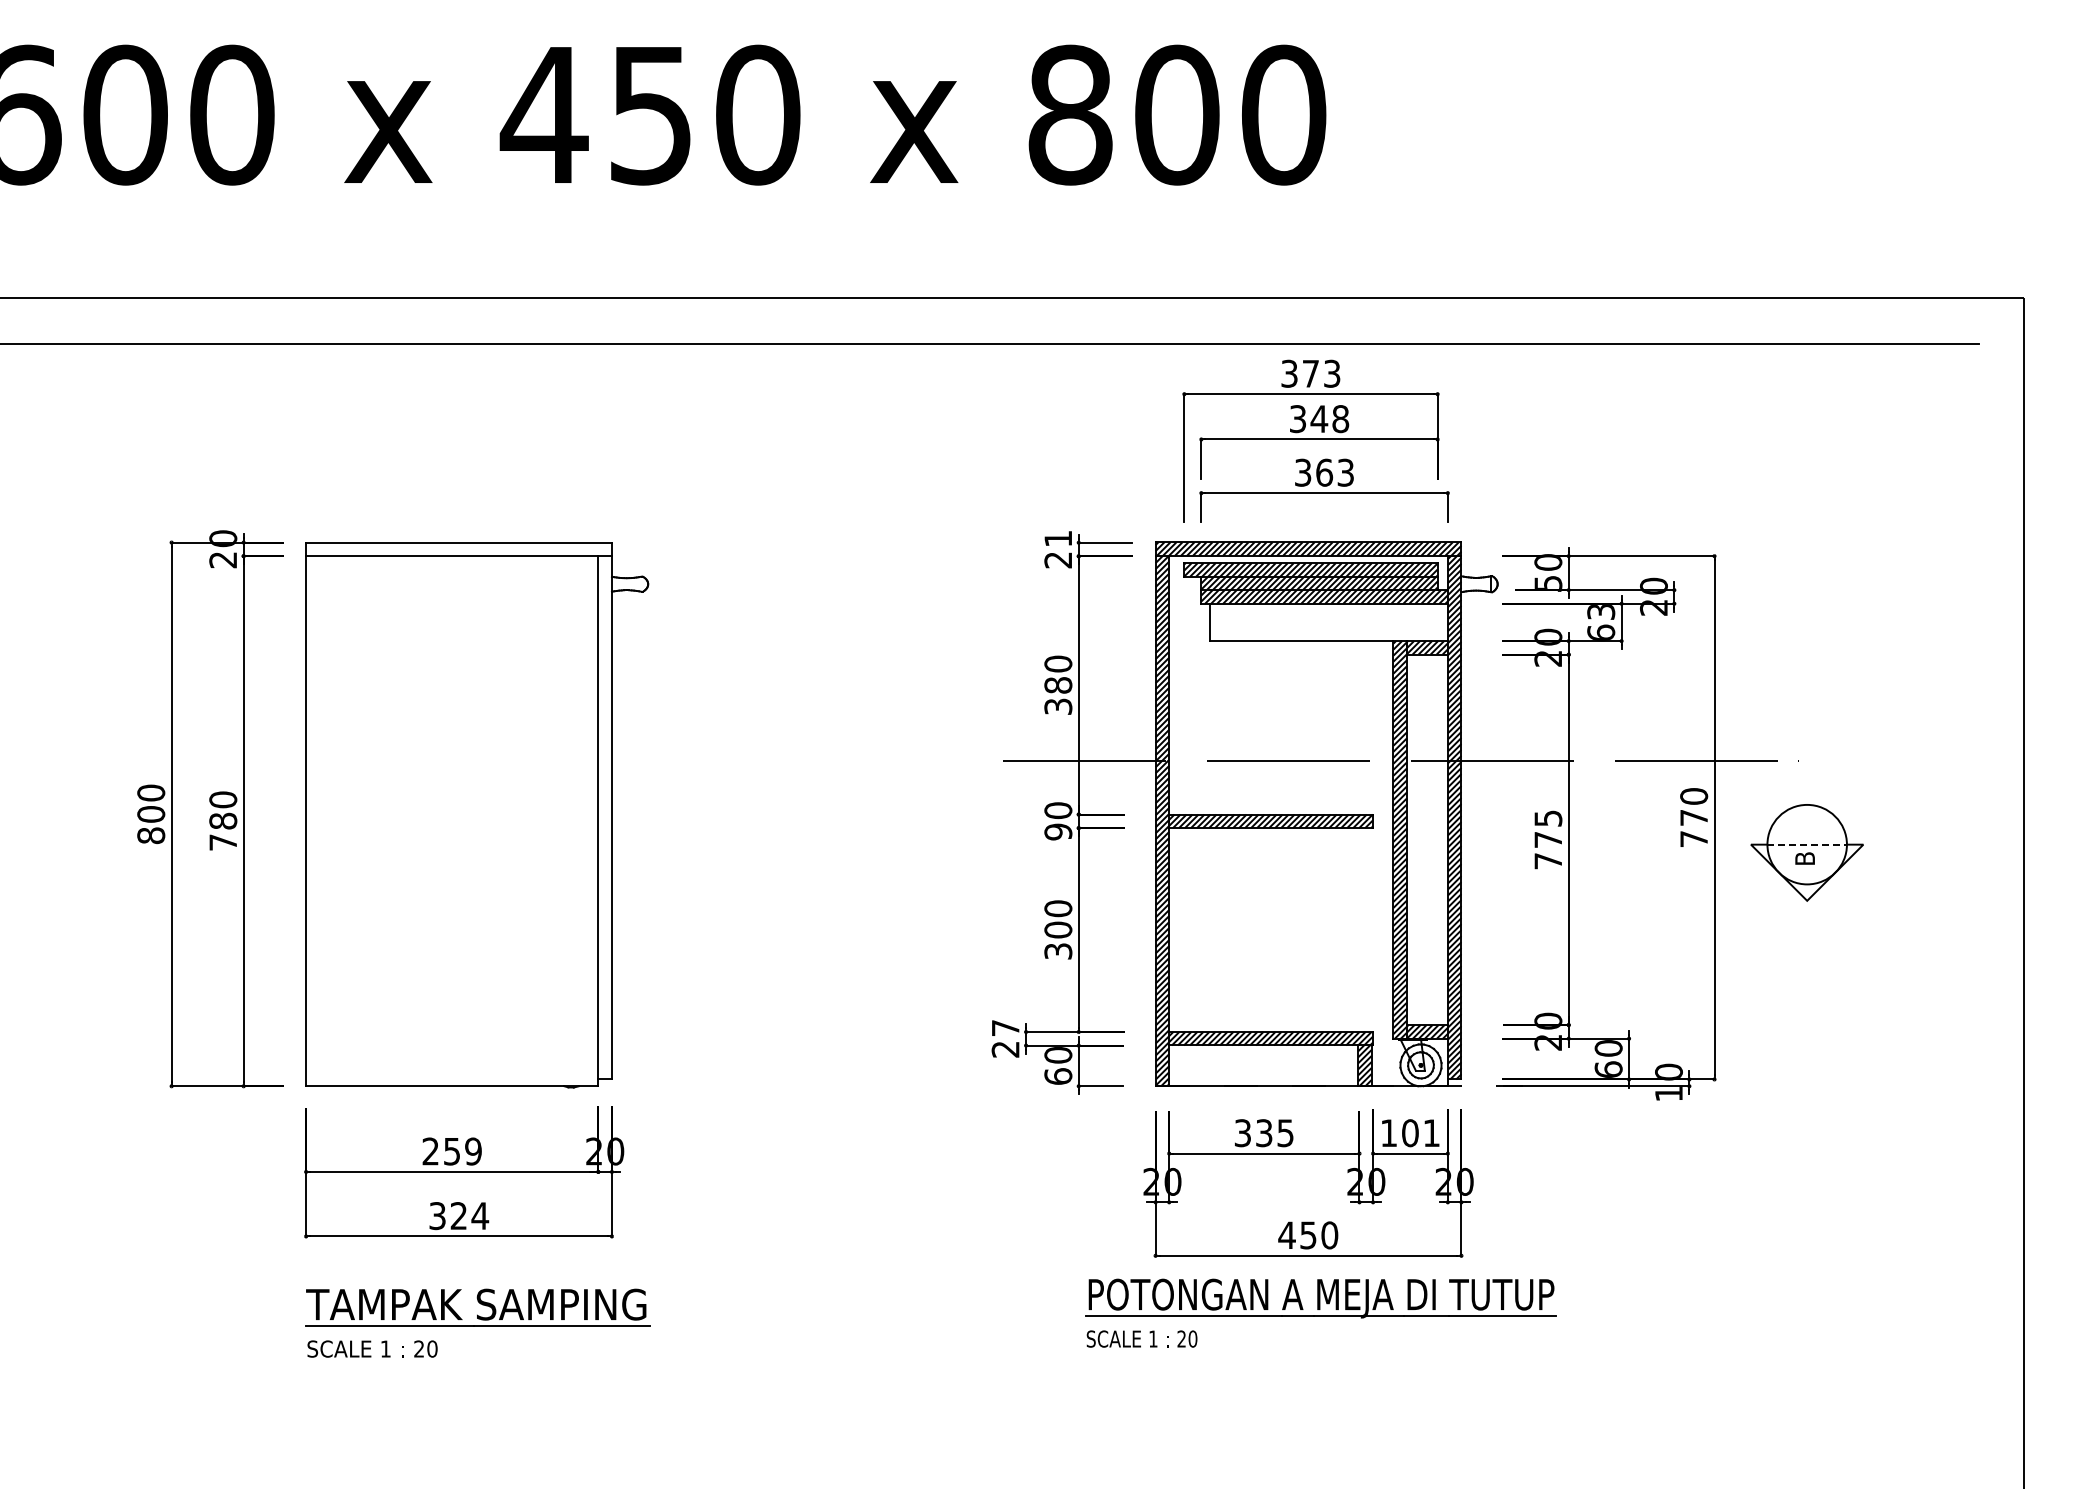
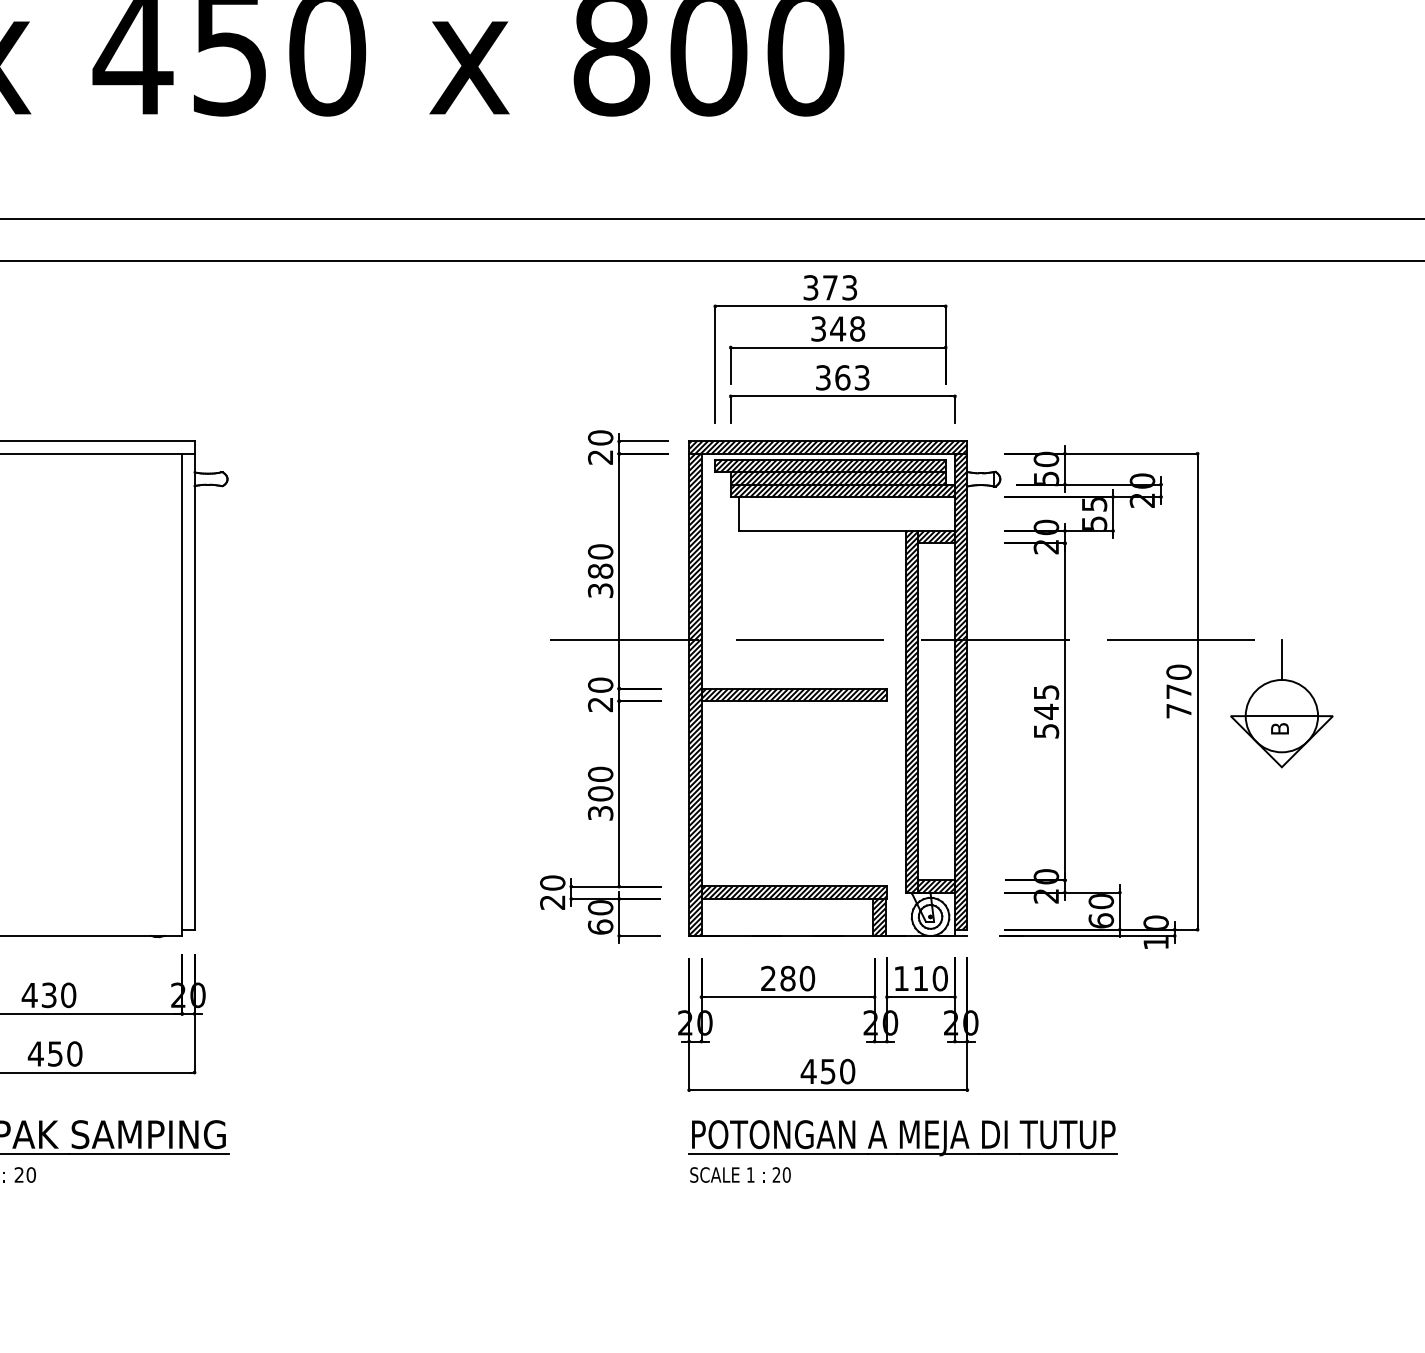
text: (1058, 538) -> (600, 437), 21 -> 20
text: (1601, 622) -> (1094, 514), 63 -> 55
line: (1807, 782) -> (1282, 659), added
text: (1058, 831) -> (600, 704), 90 -> 20
line: (1807, 844) -> (1282, 716), dashed -> solid
text: (1548, 850) -> (1046, 721), 775 -> 545
text: (1005, 1027) -> (552, 882), 27 -> 20
text: (1264, 1133) -> (788, 978), 335 -> 280
text: (1421, 1133) -> (931, 978), 101 -> 110
text: (451, 1151) -> (48, 995), 259 -> 430
text: (458, 1216) -> (54, 1054), 324 -> 450
part: (1320, 1312) -> (902, 1150), moved

